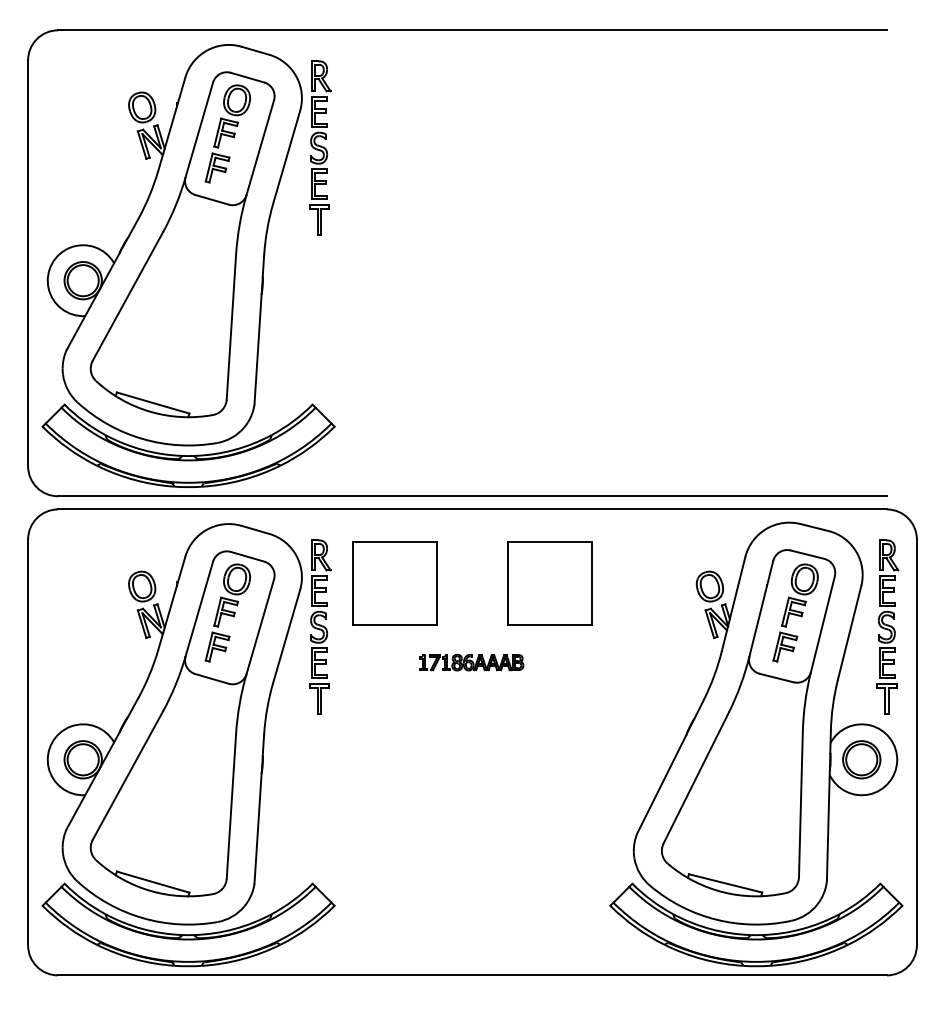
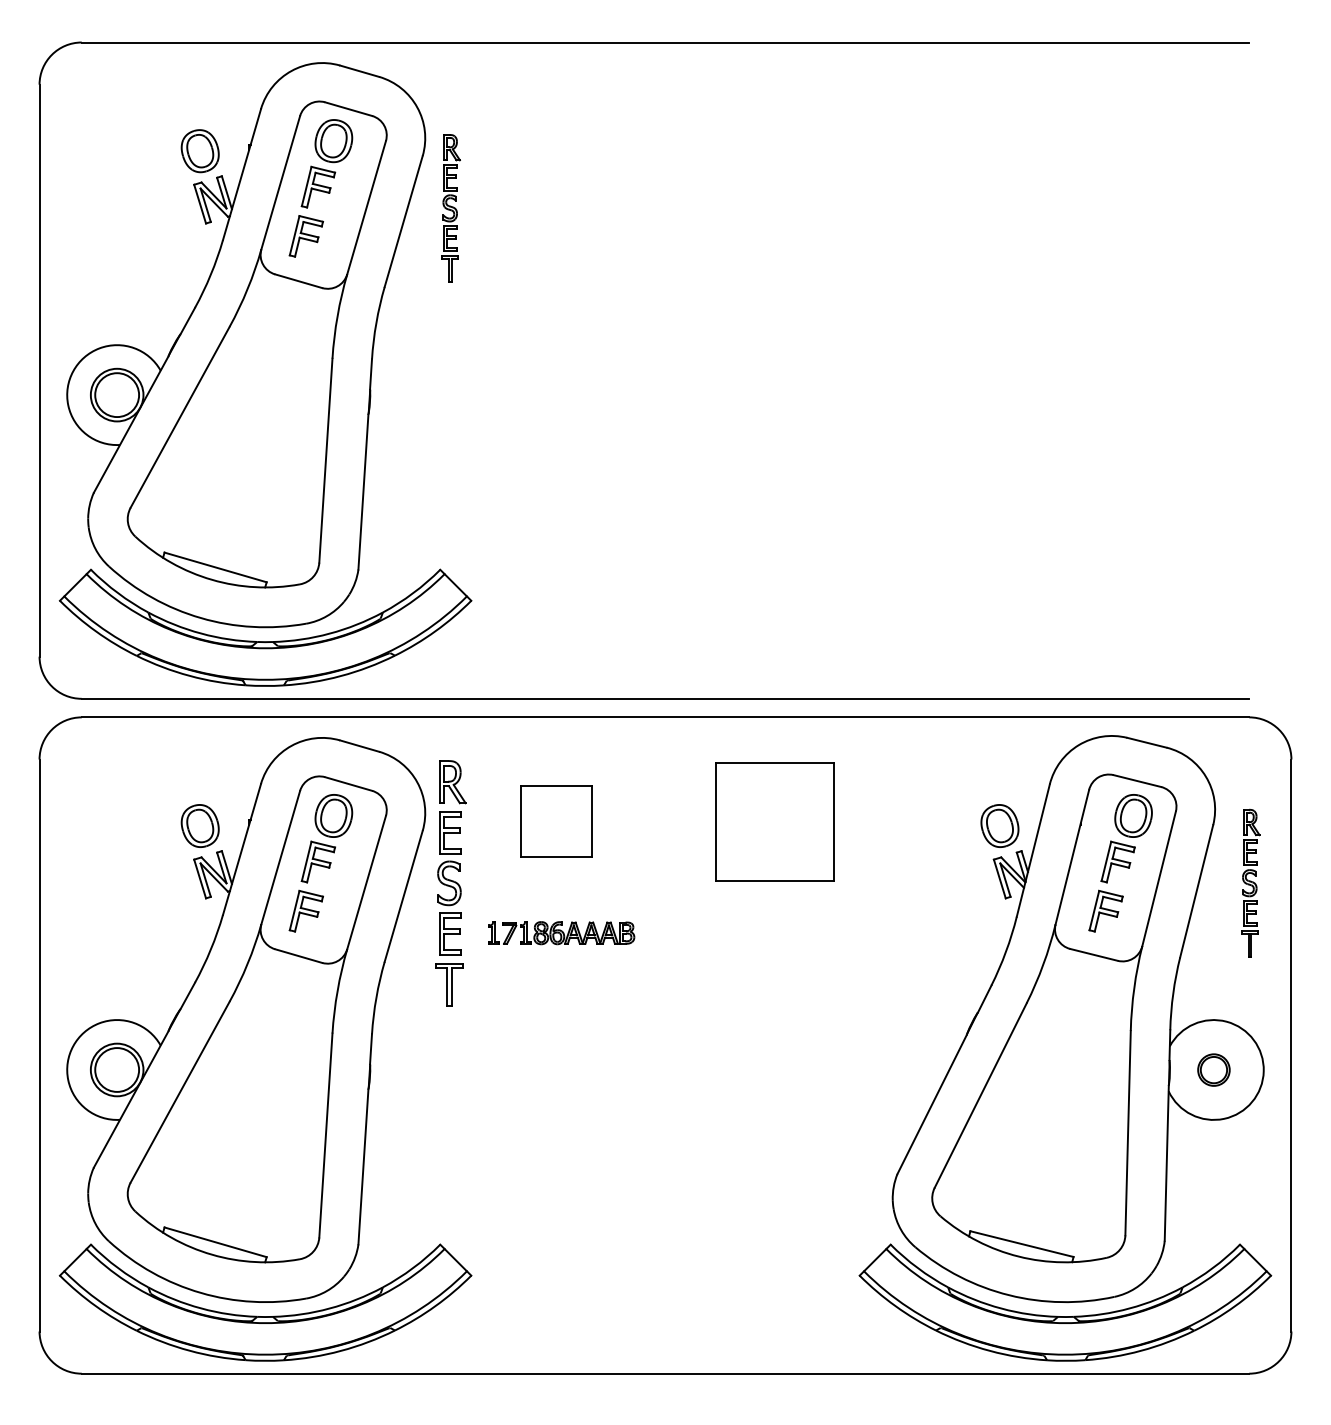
part: (320, 147) -> (451, 207), size x0.6
part: (394, 583) -> (555, 821), size x0.6
part: (887, 626) -> (1250, 882), size x0.6
part: (471, 662) -> (561, 932), moved
part: (861, 759) -> (1213, 1069), size x0.6

